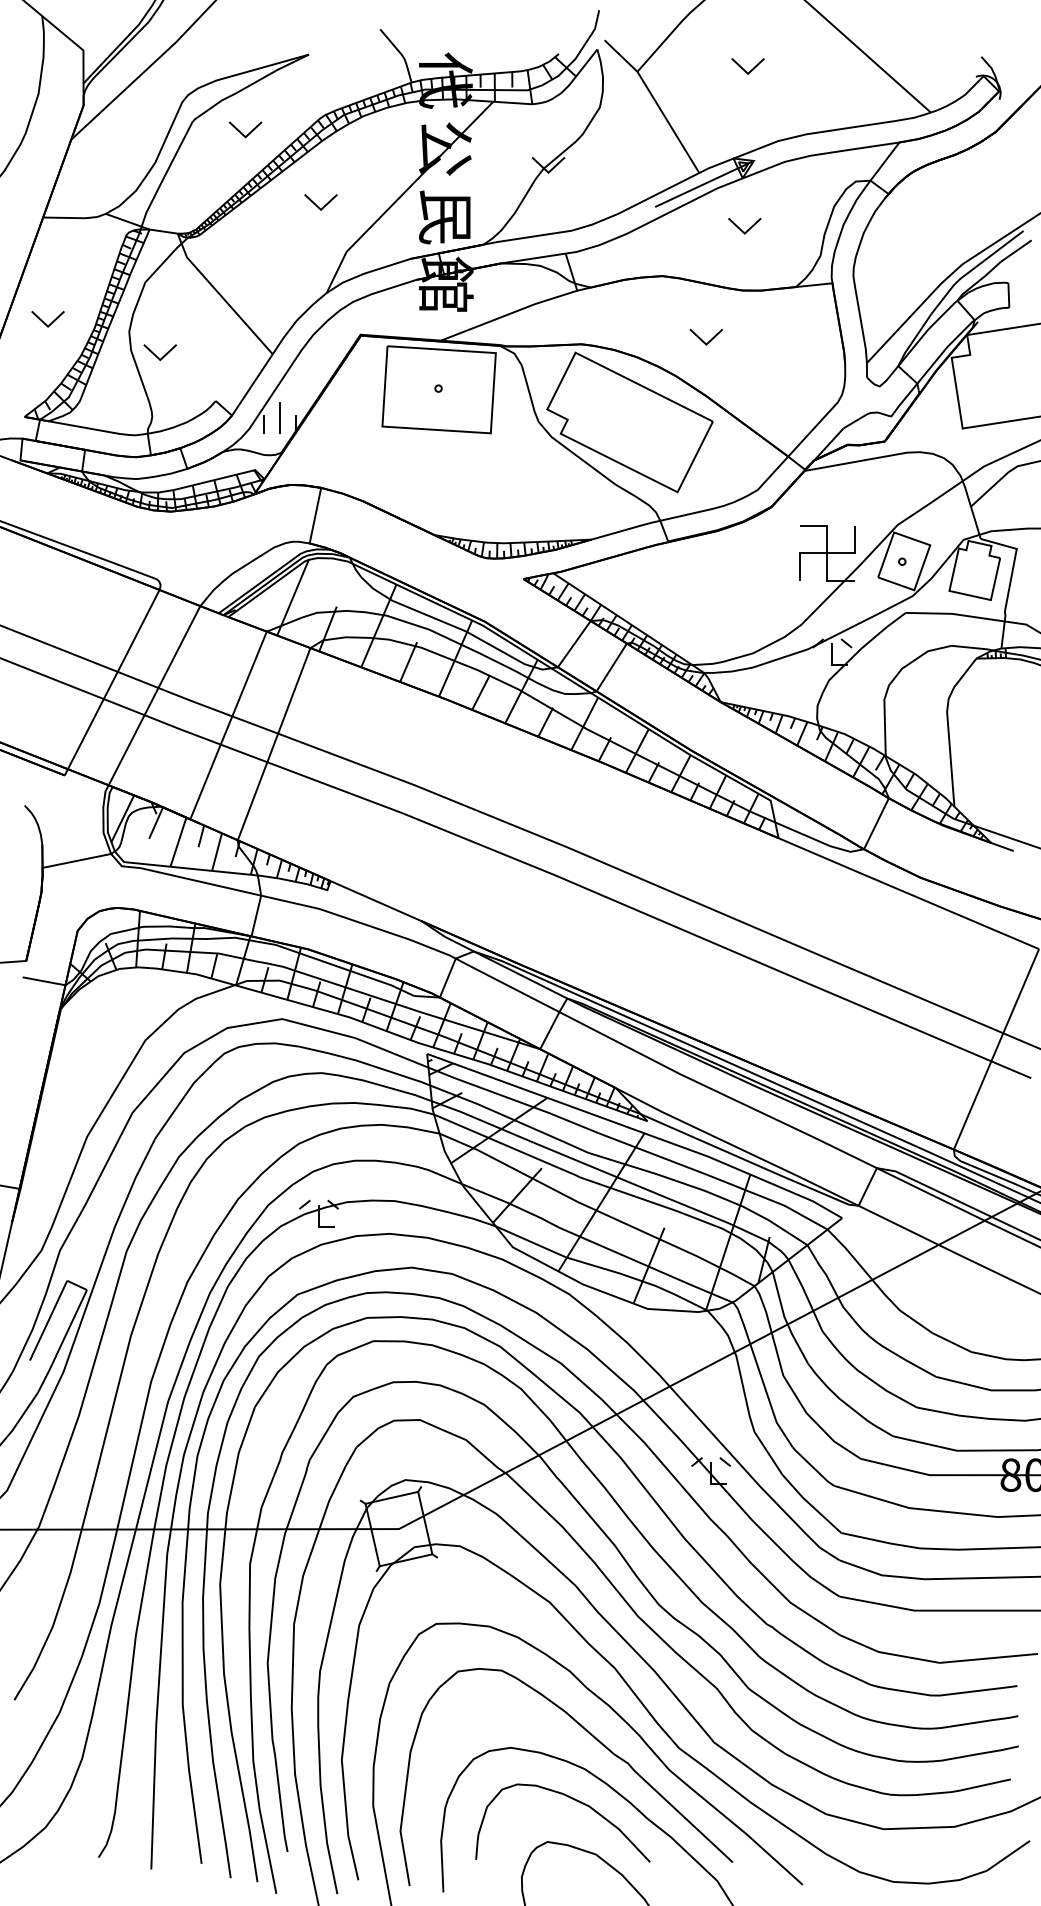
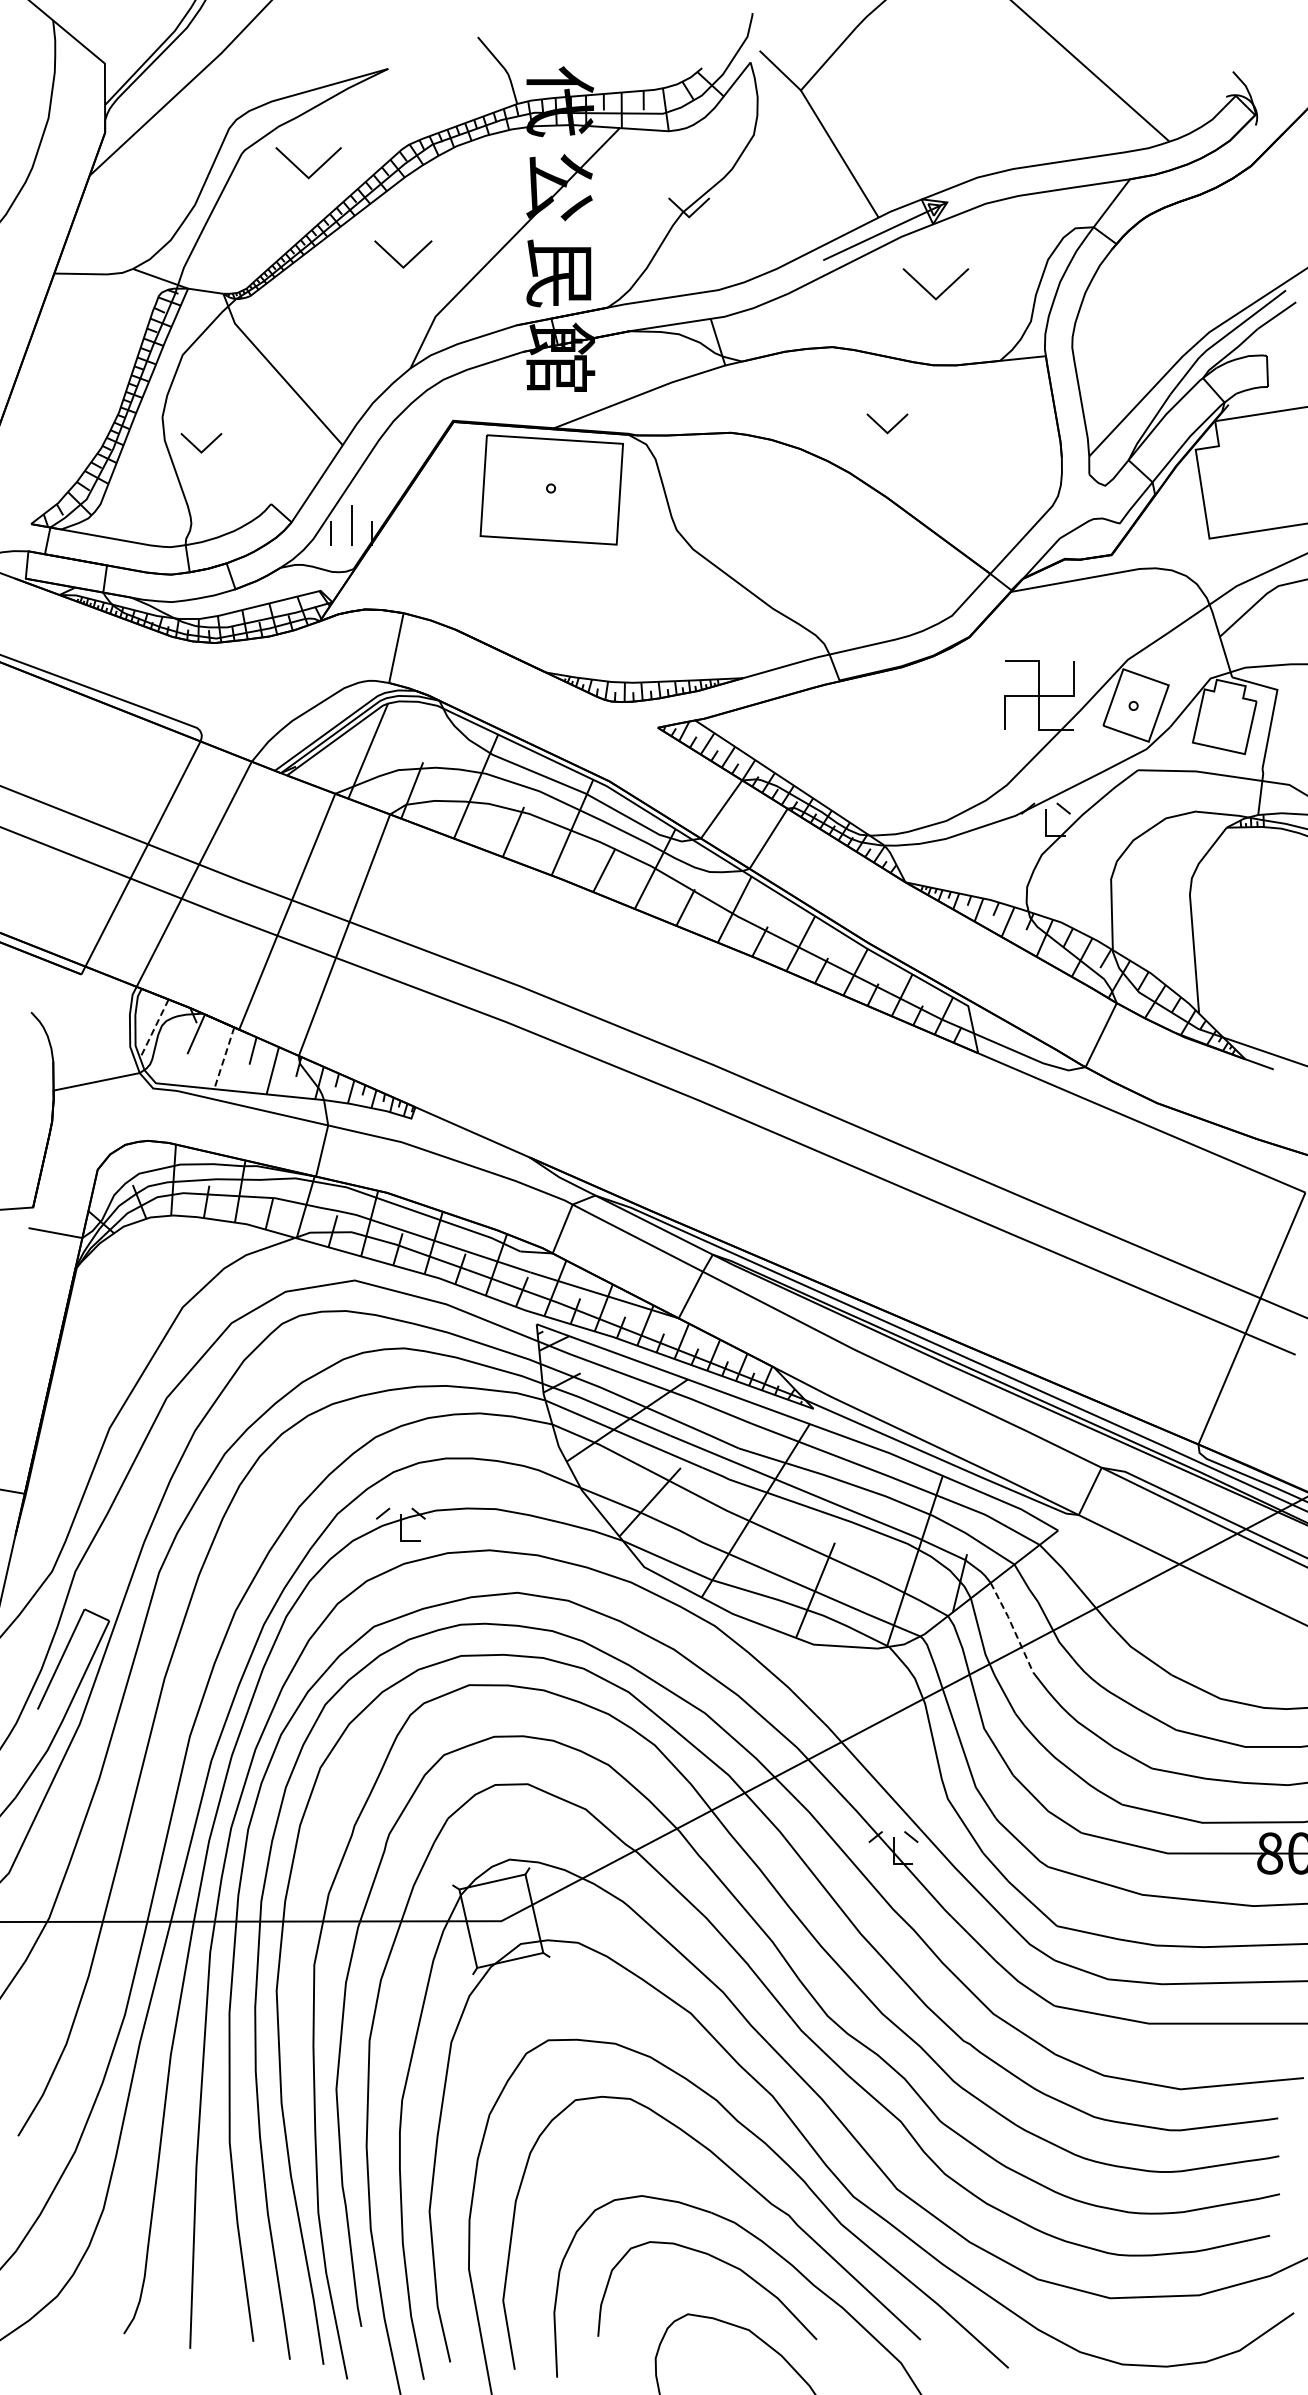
part: (747, 66) -> (939, 83), removed
part: (245, 129) -> (308, 163), size x1.6
part: (321, 202) -> (403, 254), size x1.4
part: (744, 226) -> (935, 284), size x1.6
part: (48, 319) -> (60, 401), removed
part: (629, 422) -> (791, 530), removed
line: (122, 818) -> (154, 1028), solid -> dashed
line: (178, 842) -> (224, 1058), solid -> dashed
line: (805, 1295) -> (1012, 1627), solid -> dashed

